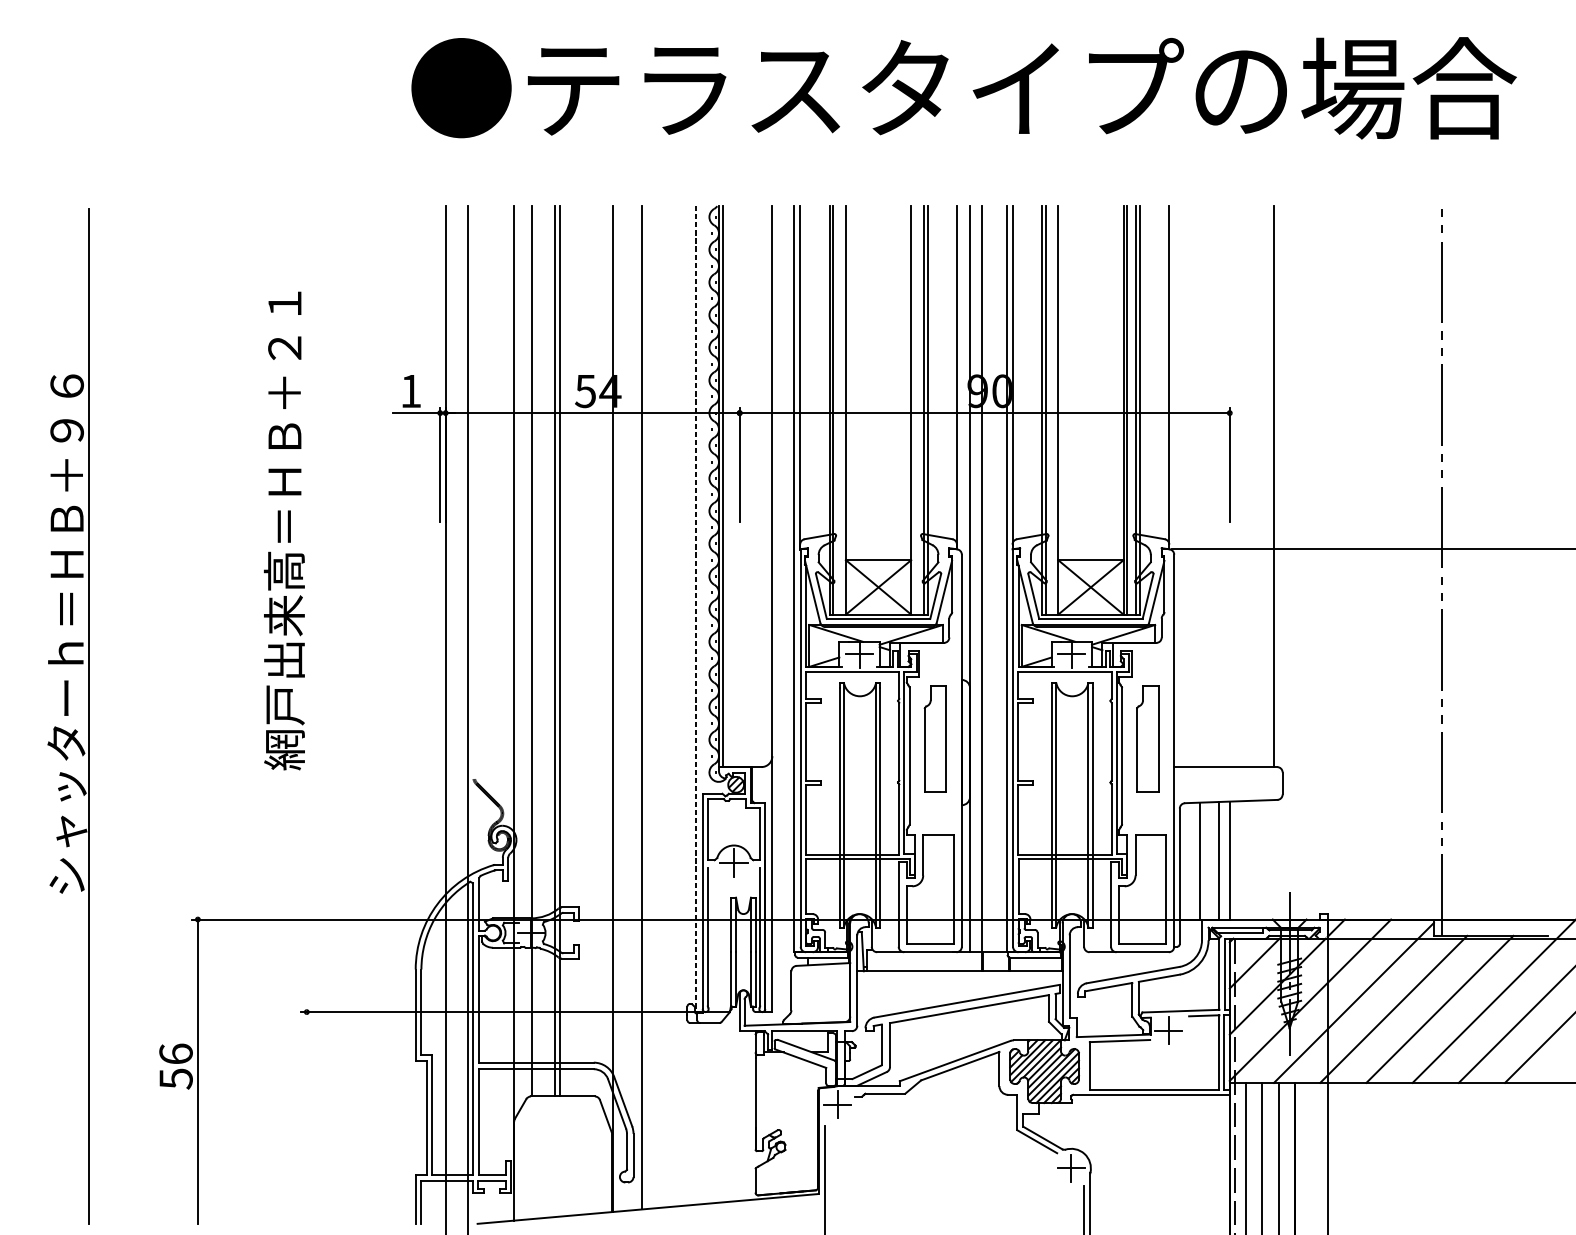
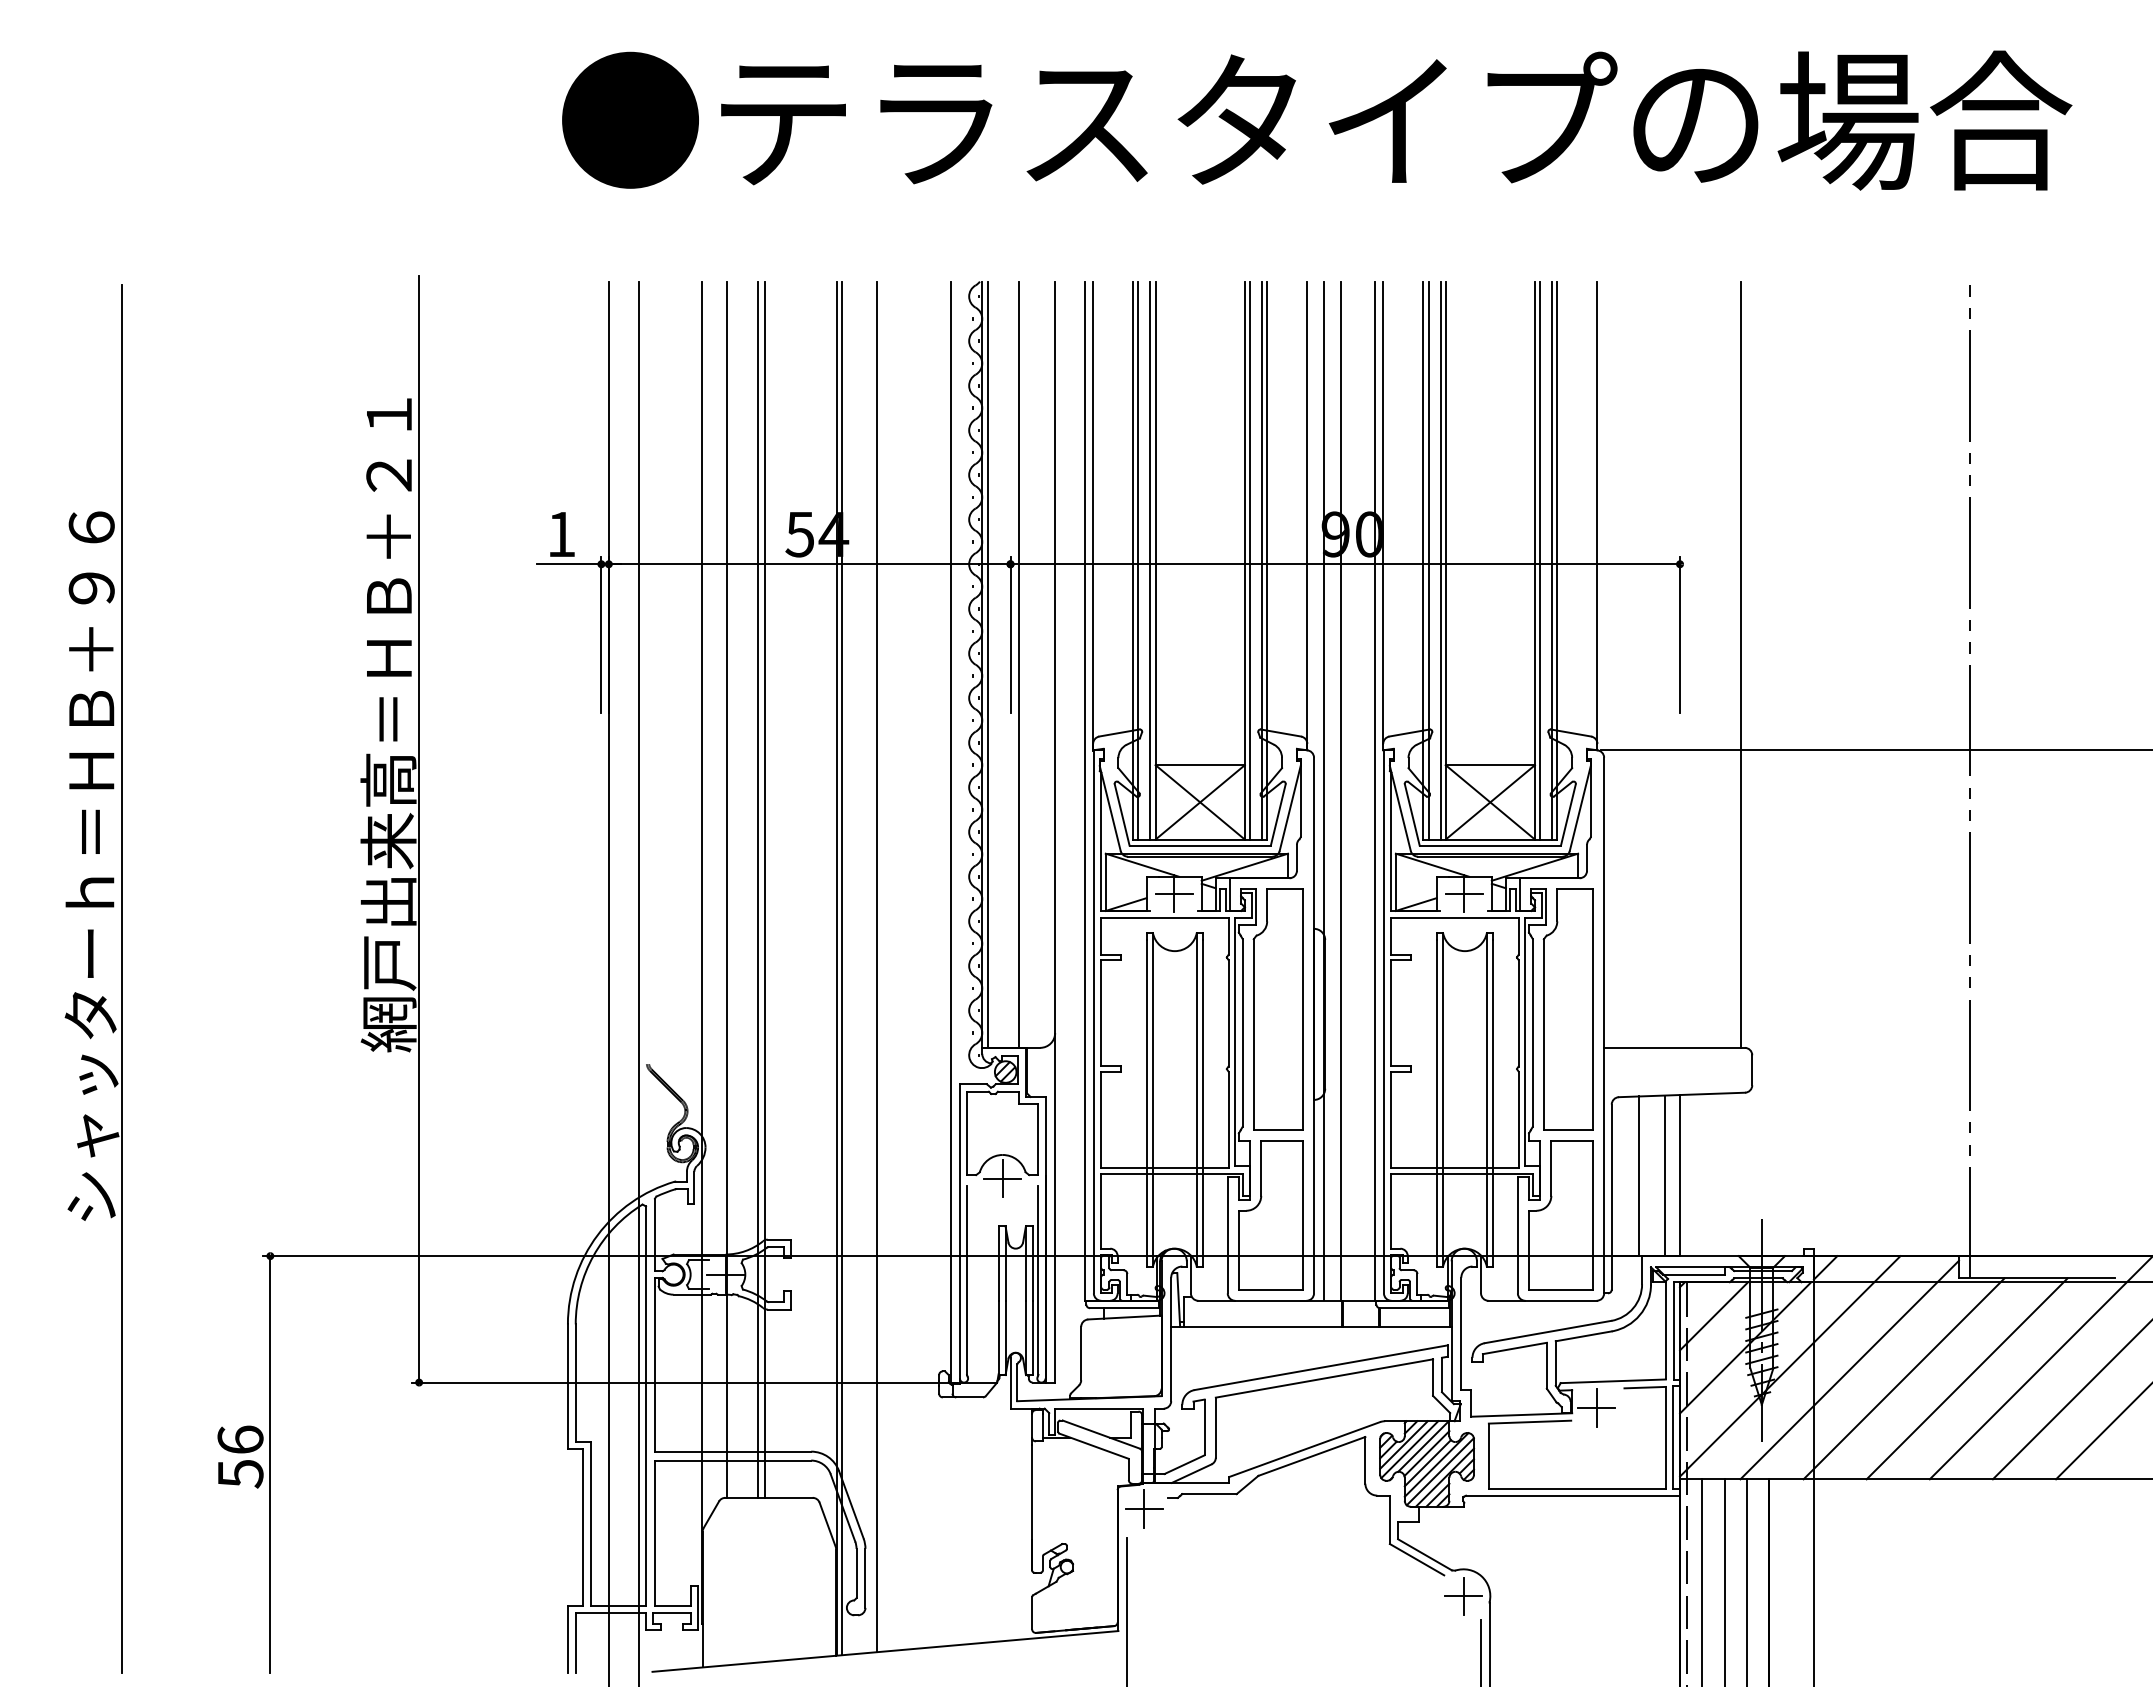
line: (842, 410) -> (1150, 560), added
line: (915, 410) -> (1250, 560), added
line: (1054, 410) -> (1440, 560), added
line: (746, 486) -> (1019, 664), added
line: (307, 607) -> (419, 829), added
line: (696, 609) -> (951, 832), dashed -> solid
line: (615, 708) -> (841, 967), added
part: (935, 739) -> (1277, 1009), size x1.67
part: (1147, 739) -> (1567, 1009), size x1.67

